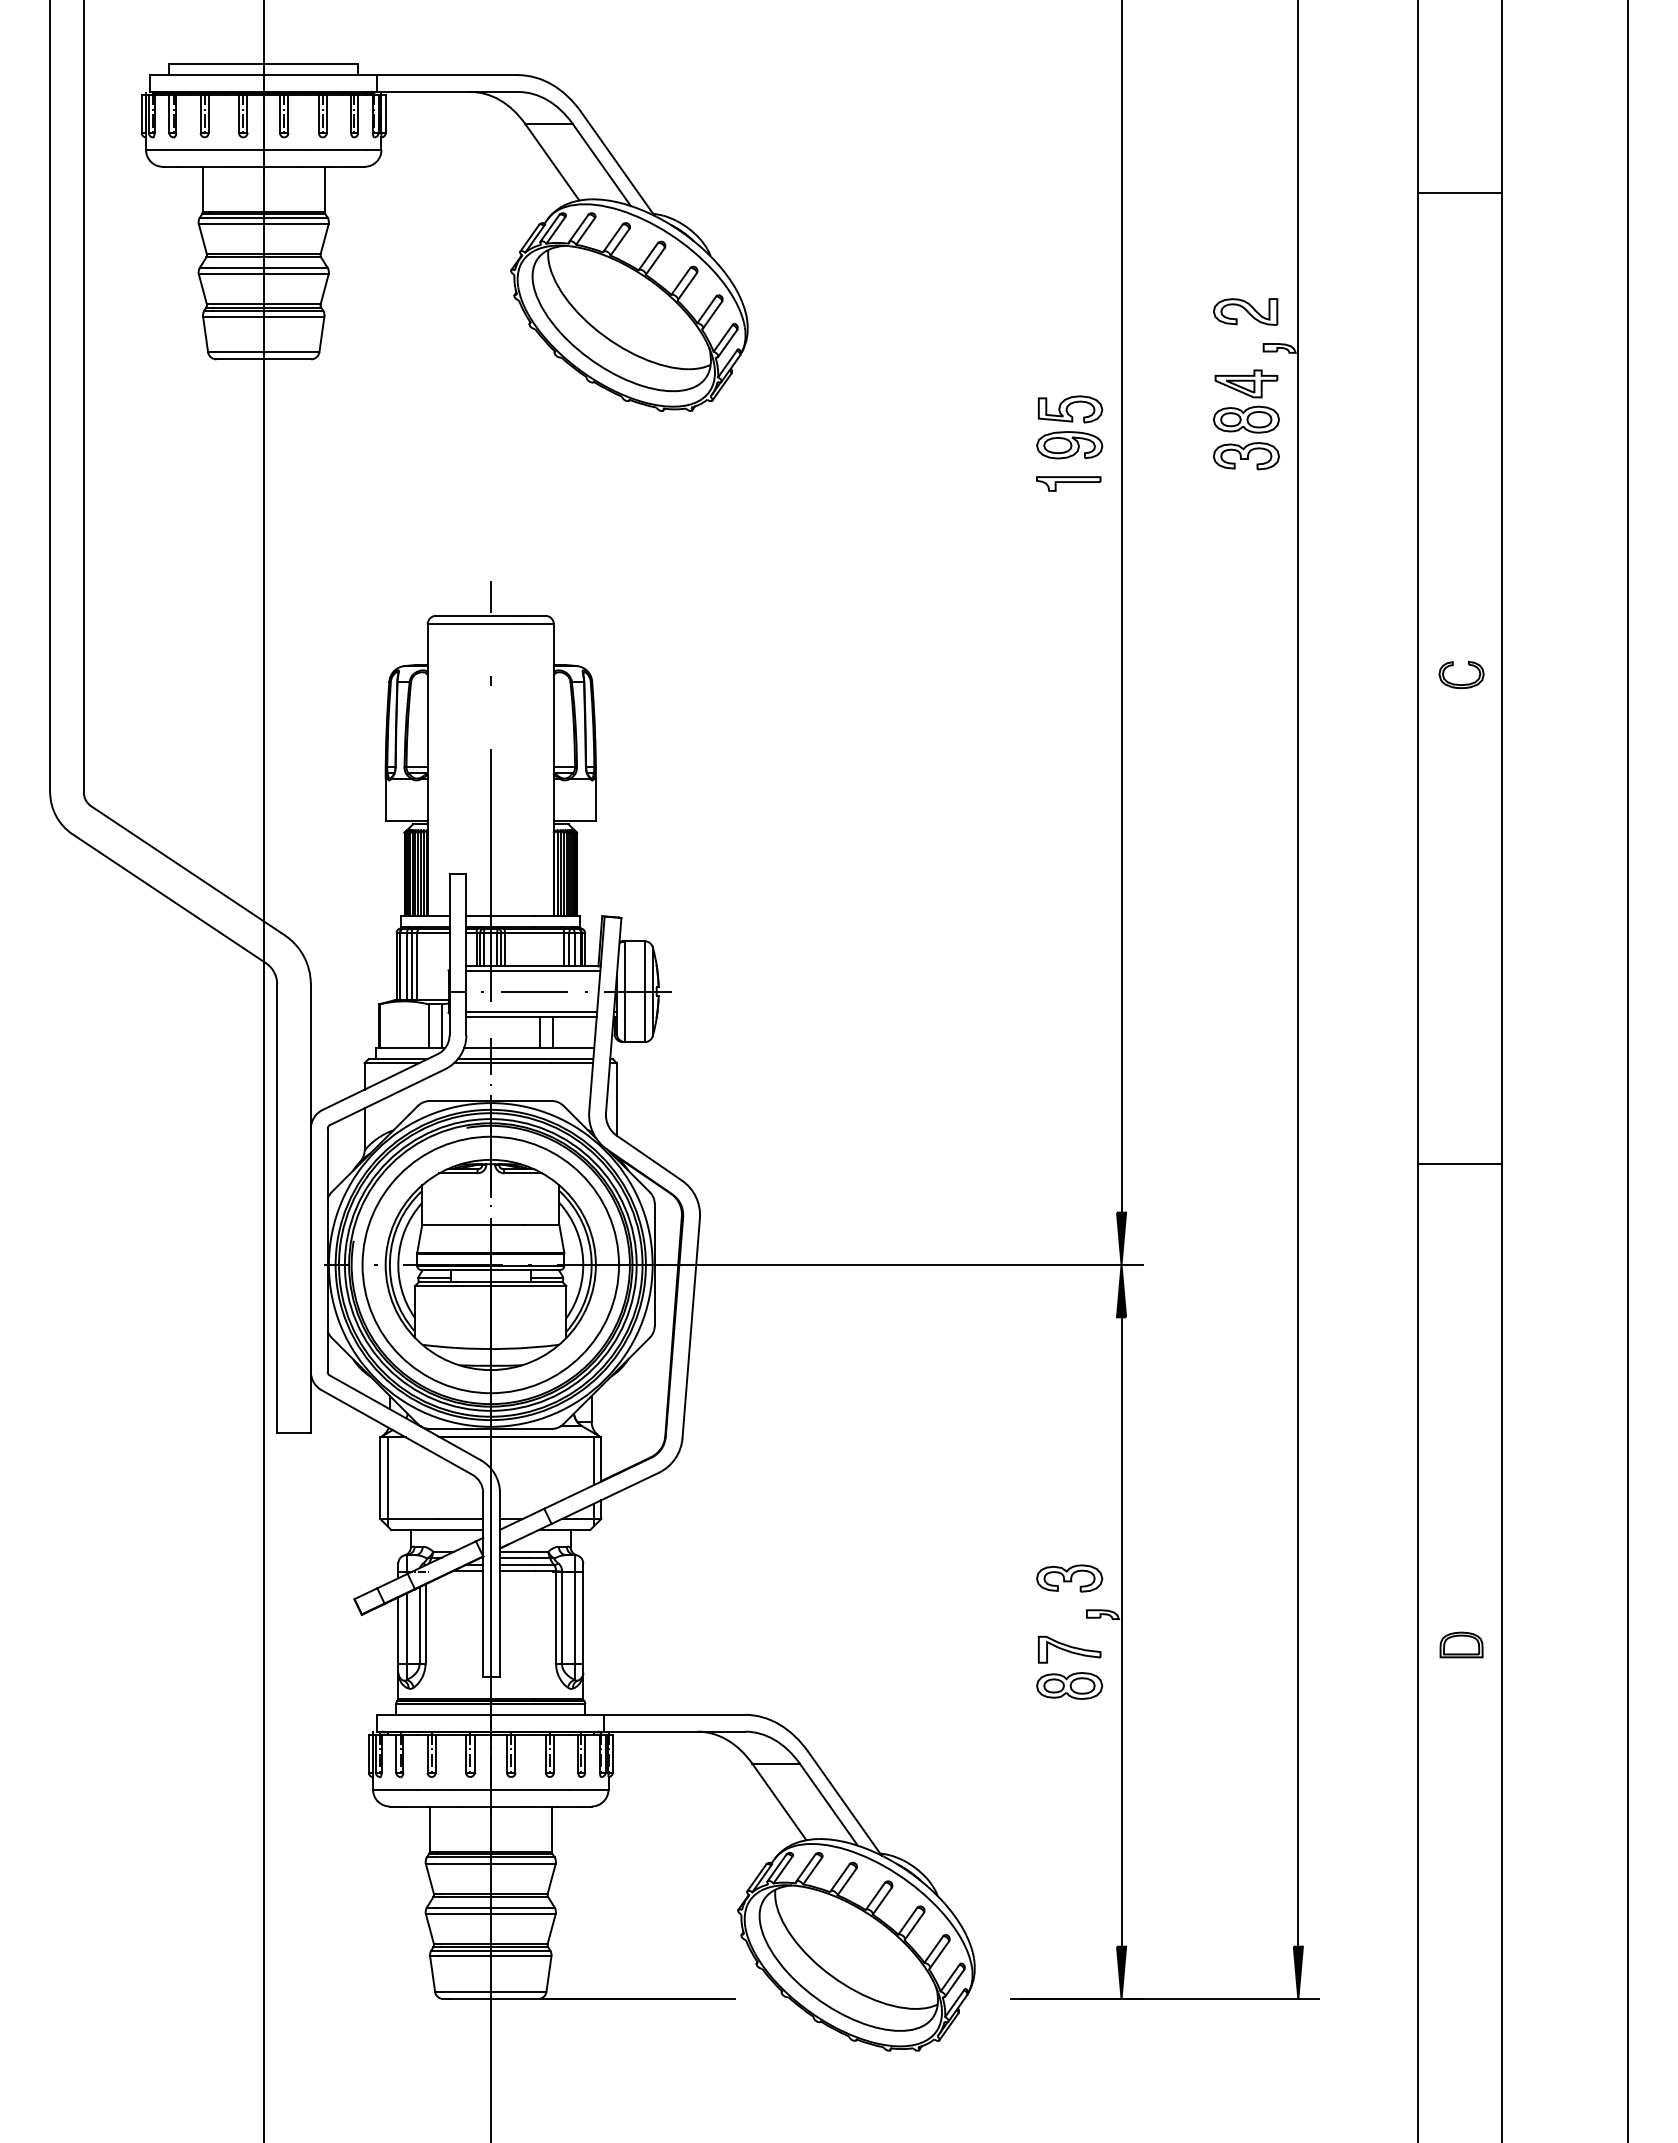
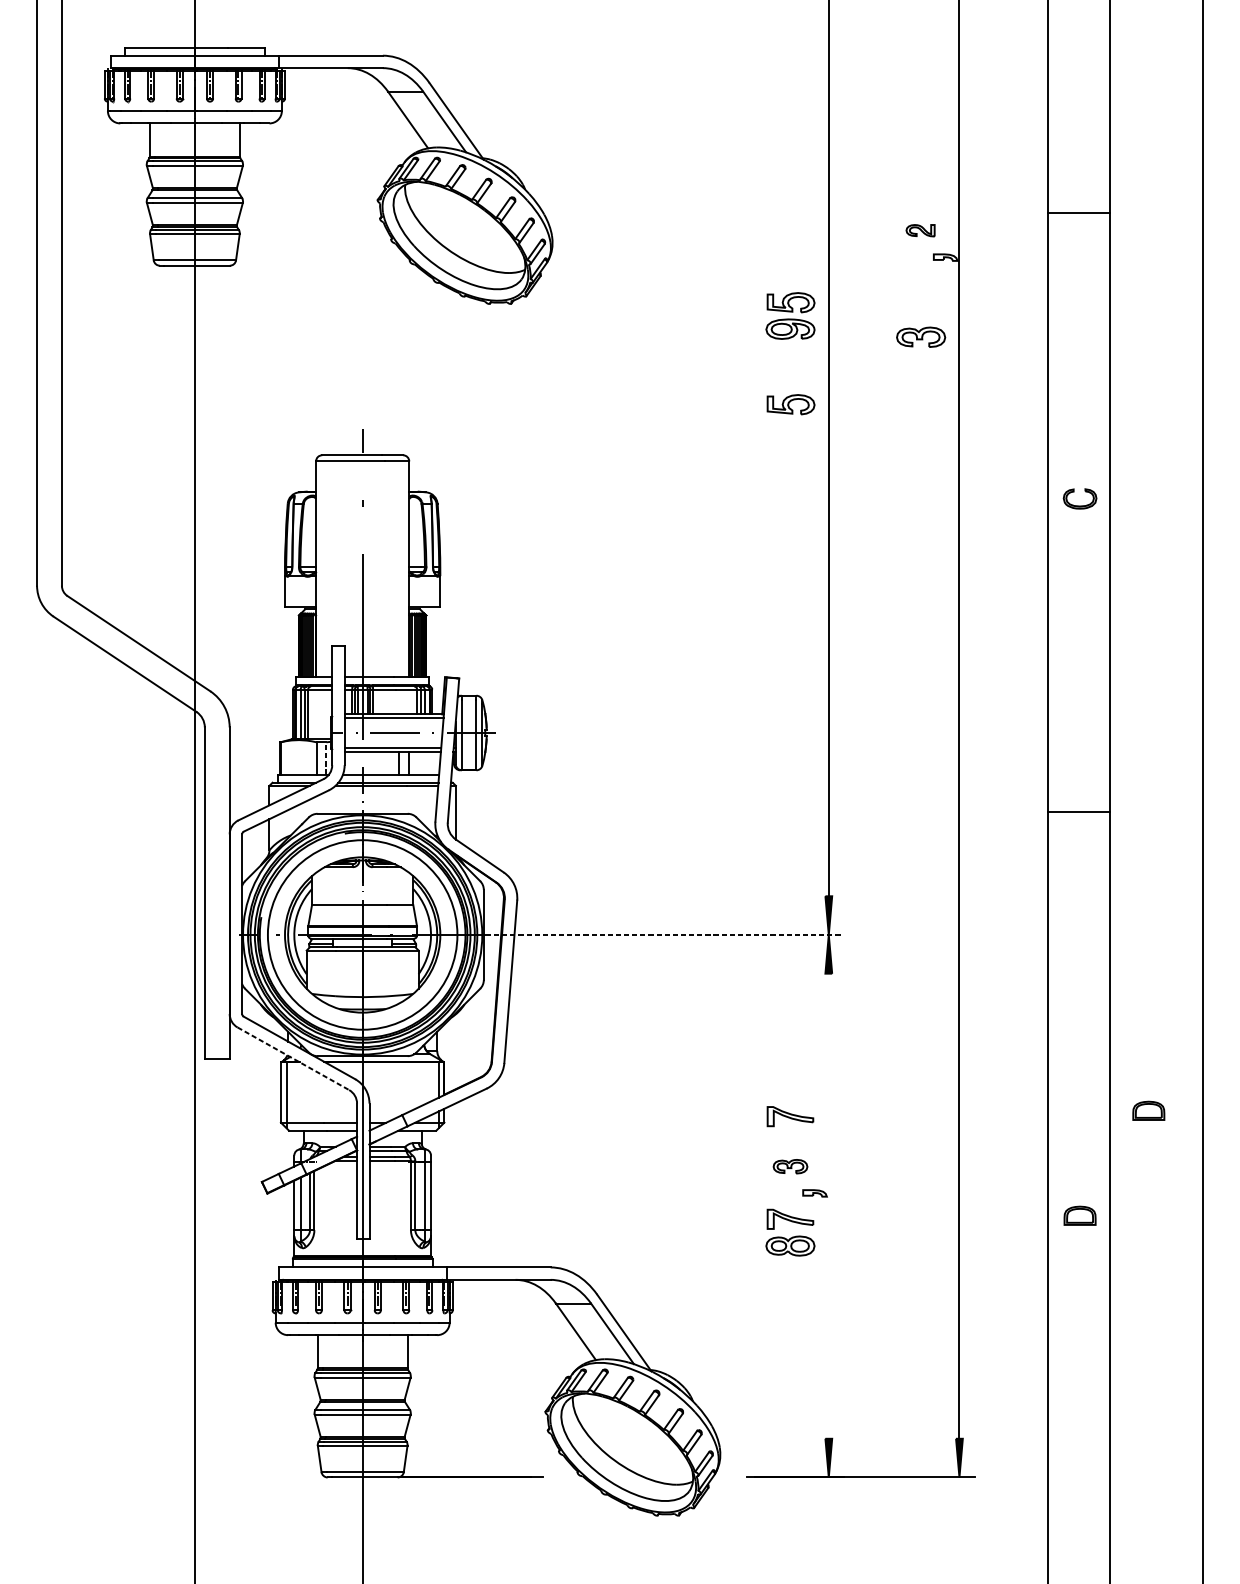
line: (1459, 193) -> (1078, 213), moved
part: (1245, 311) -> (920, 230), size x0.6
part: (1246, 401) -> (921, 296), removed
part: (1068, 483) -> (789, 357), removed
part: (1070, 547) -> (791, 404), added
line: (441, 1026) -> (326, 758), solid -> dashed
line: (1459, 1163) -> (1078, 811), moved
line: (900, 1264) -> (665, 934), solid -> dashed
line: (397, 1432) -> (293, 1058), solid -> dashed
part: (1554, 1502) -> (1148, 1110), added
part: (1069, 1510) -> (790, 1116), added
part: (1069, 1578) -> (790, 1166), size x0.7
line: (1121, 1631) -> (828, 1205), removed

